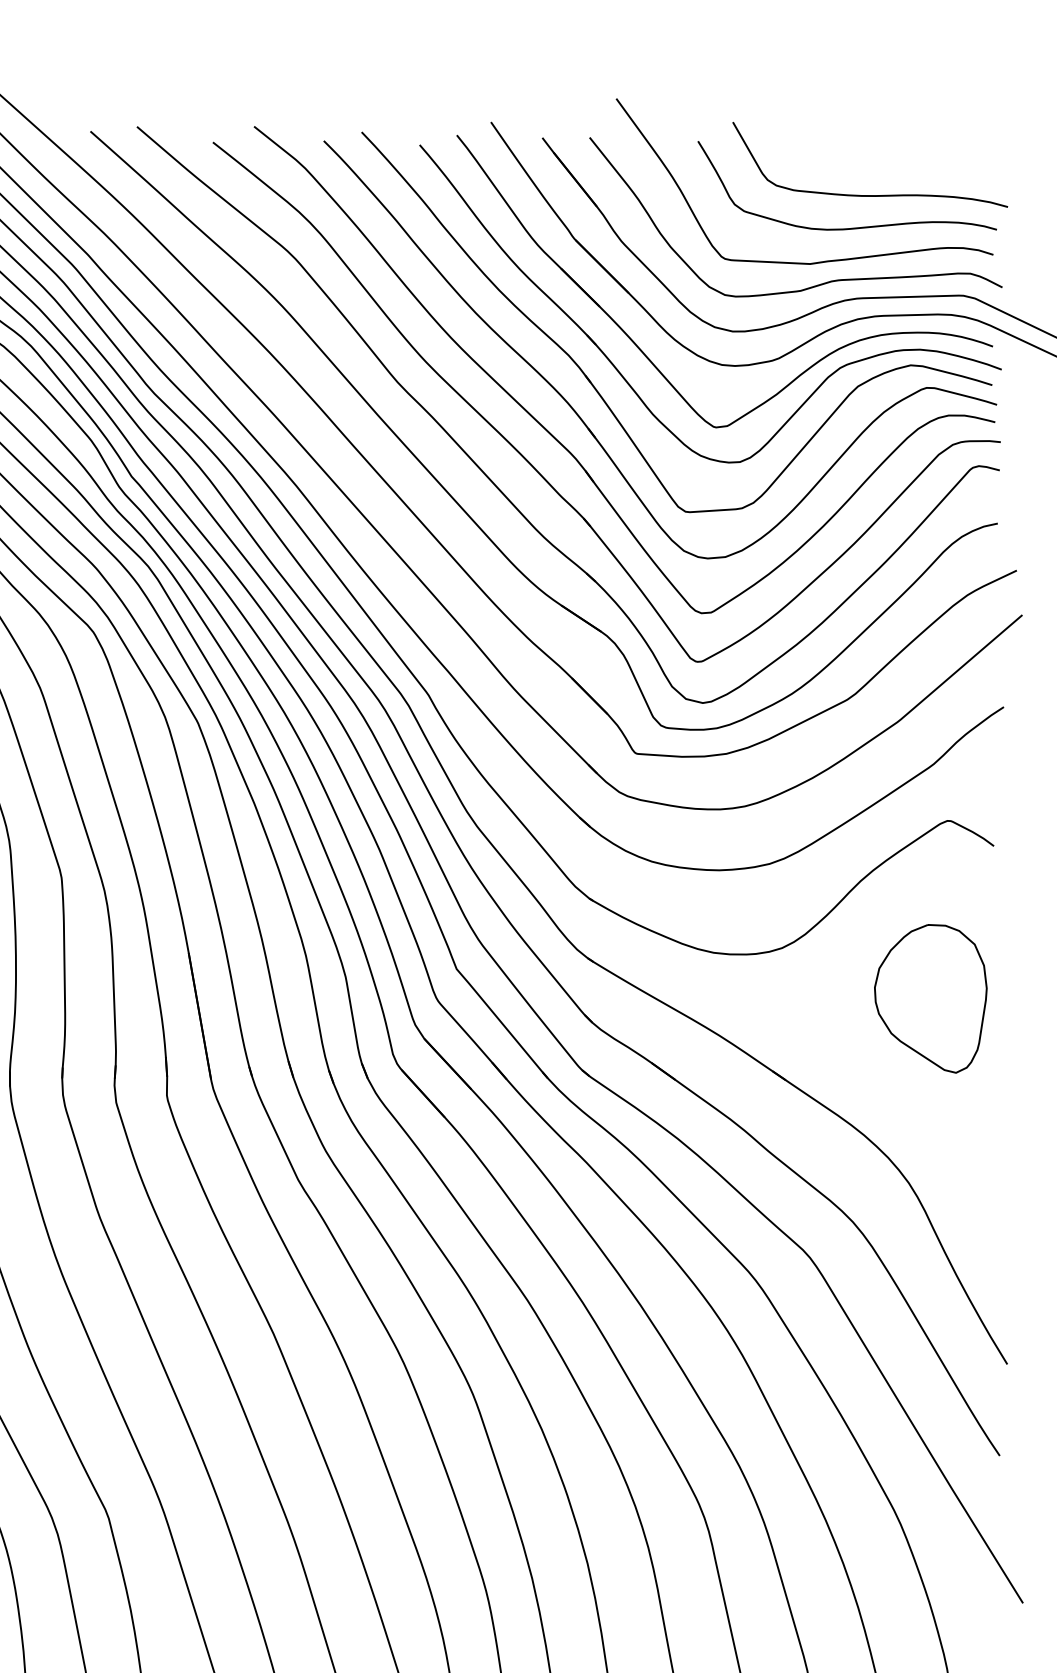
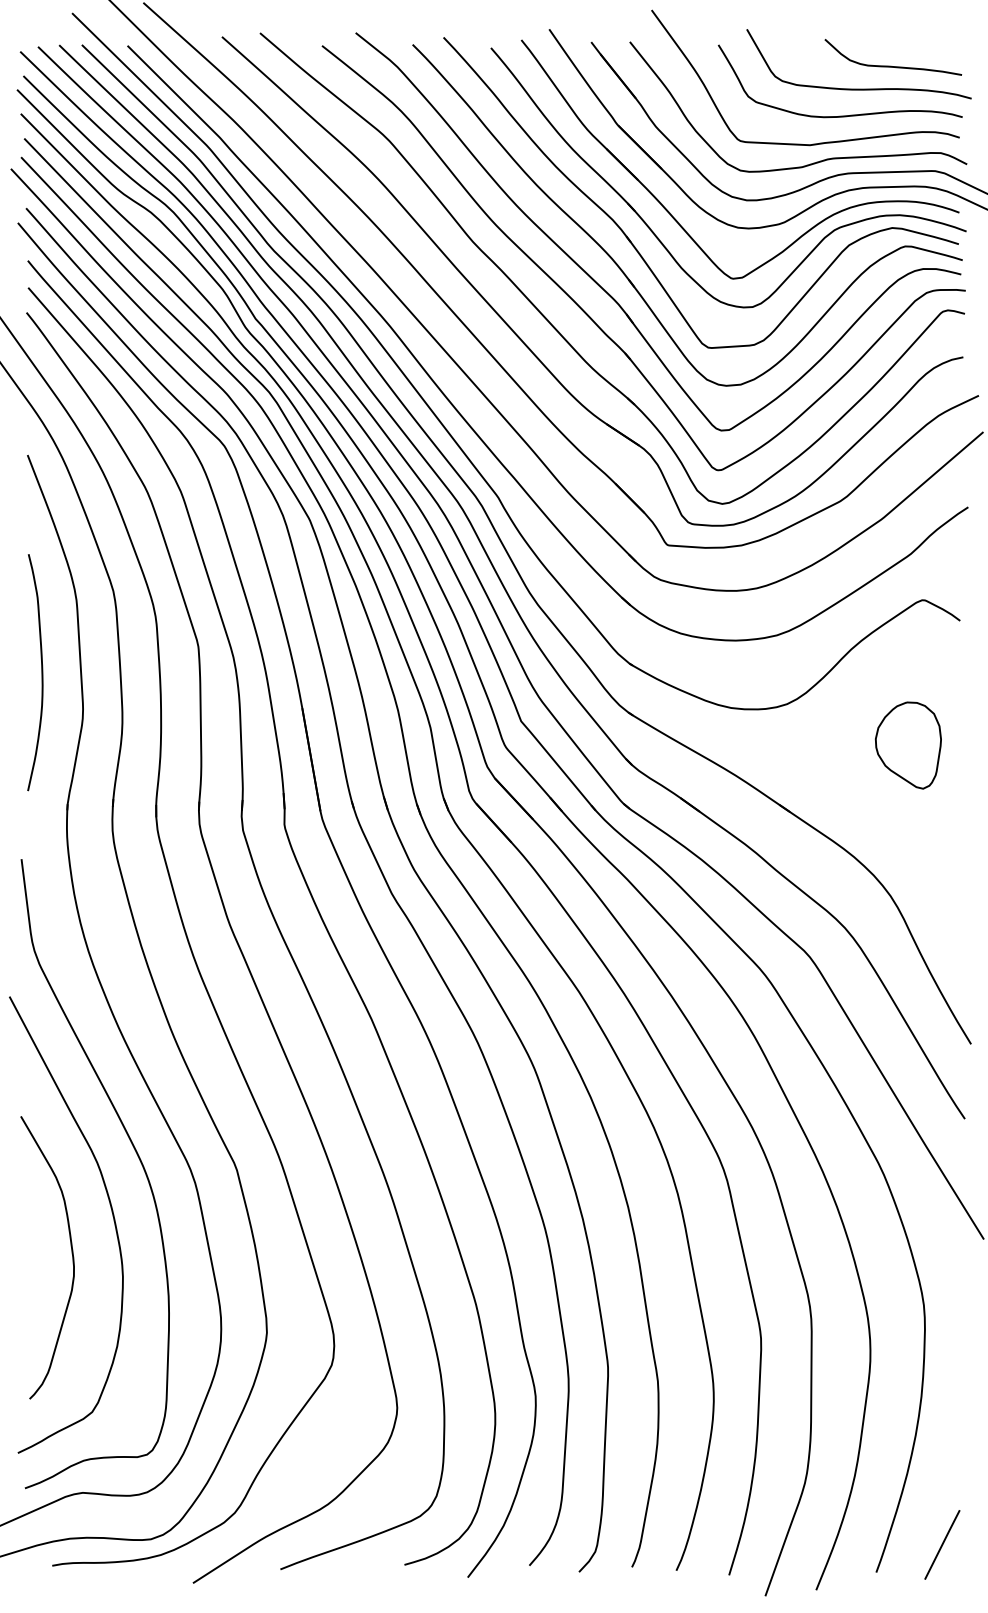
curve: (909, 166) -> (891, 65), added
part: (929, 998) -> (907, 745), size x0.71

